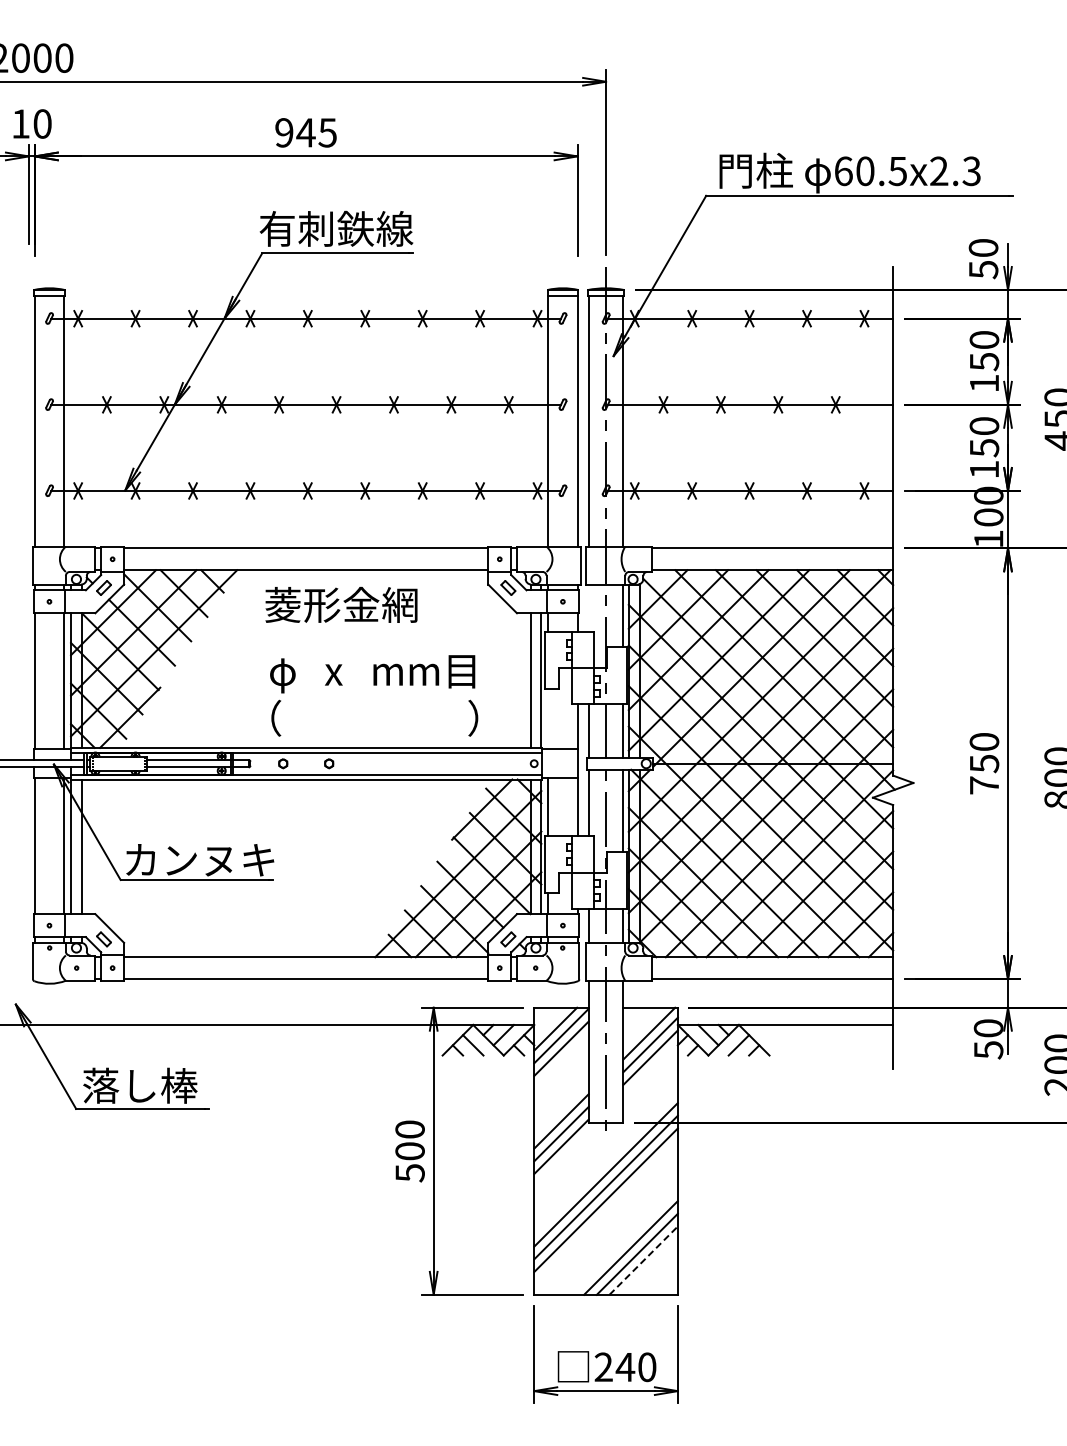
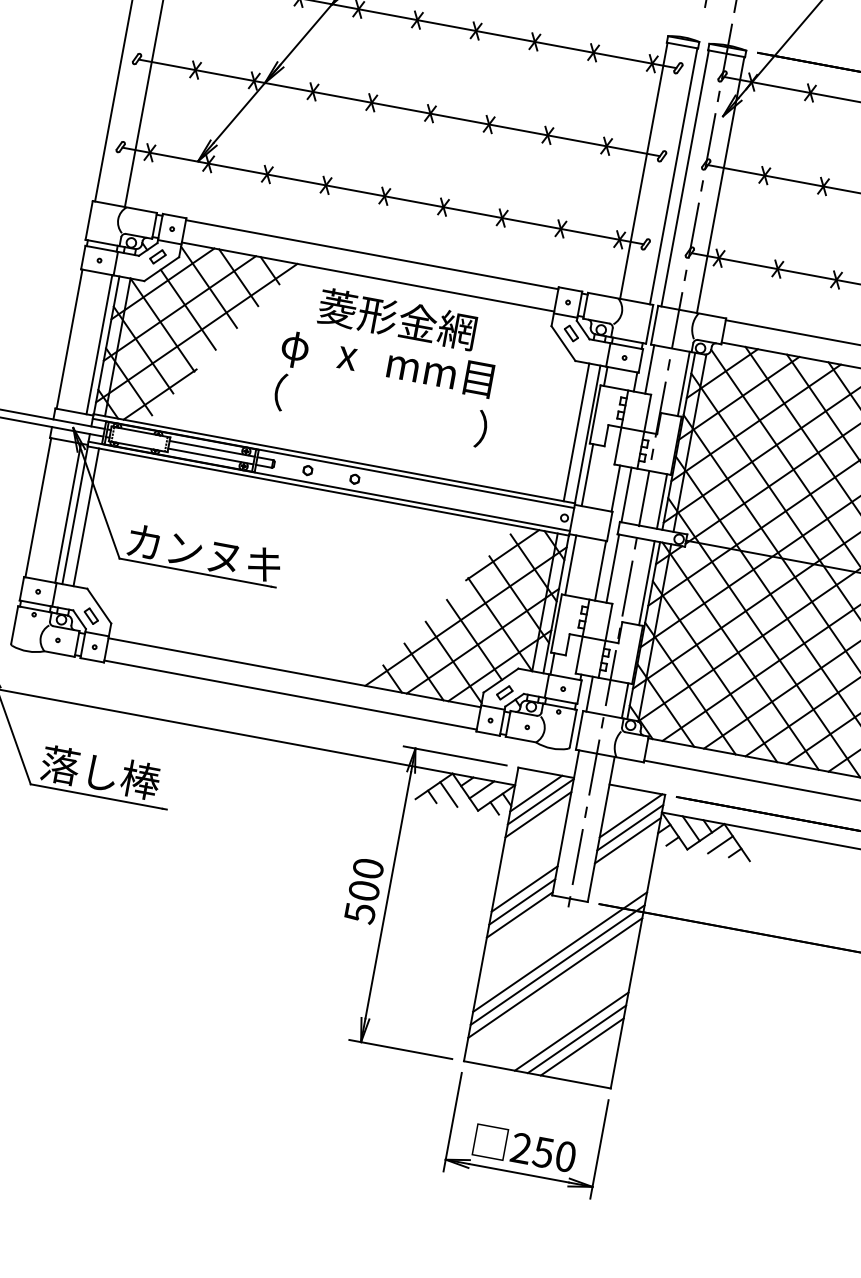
line: (588, 607) -> (649, 368), added
text: (374, 695) -> (384, 387), moved
line: (548, 718) -> (587, 474), added
line: (644, 1260) -> (583, 1046), dashed -> solid
text: (625, 1367) -> (543, 1152), 240 -> 250

